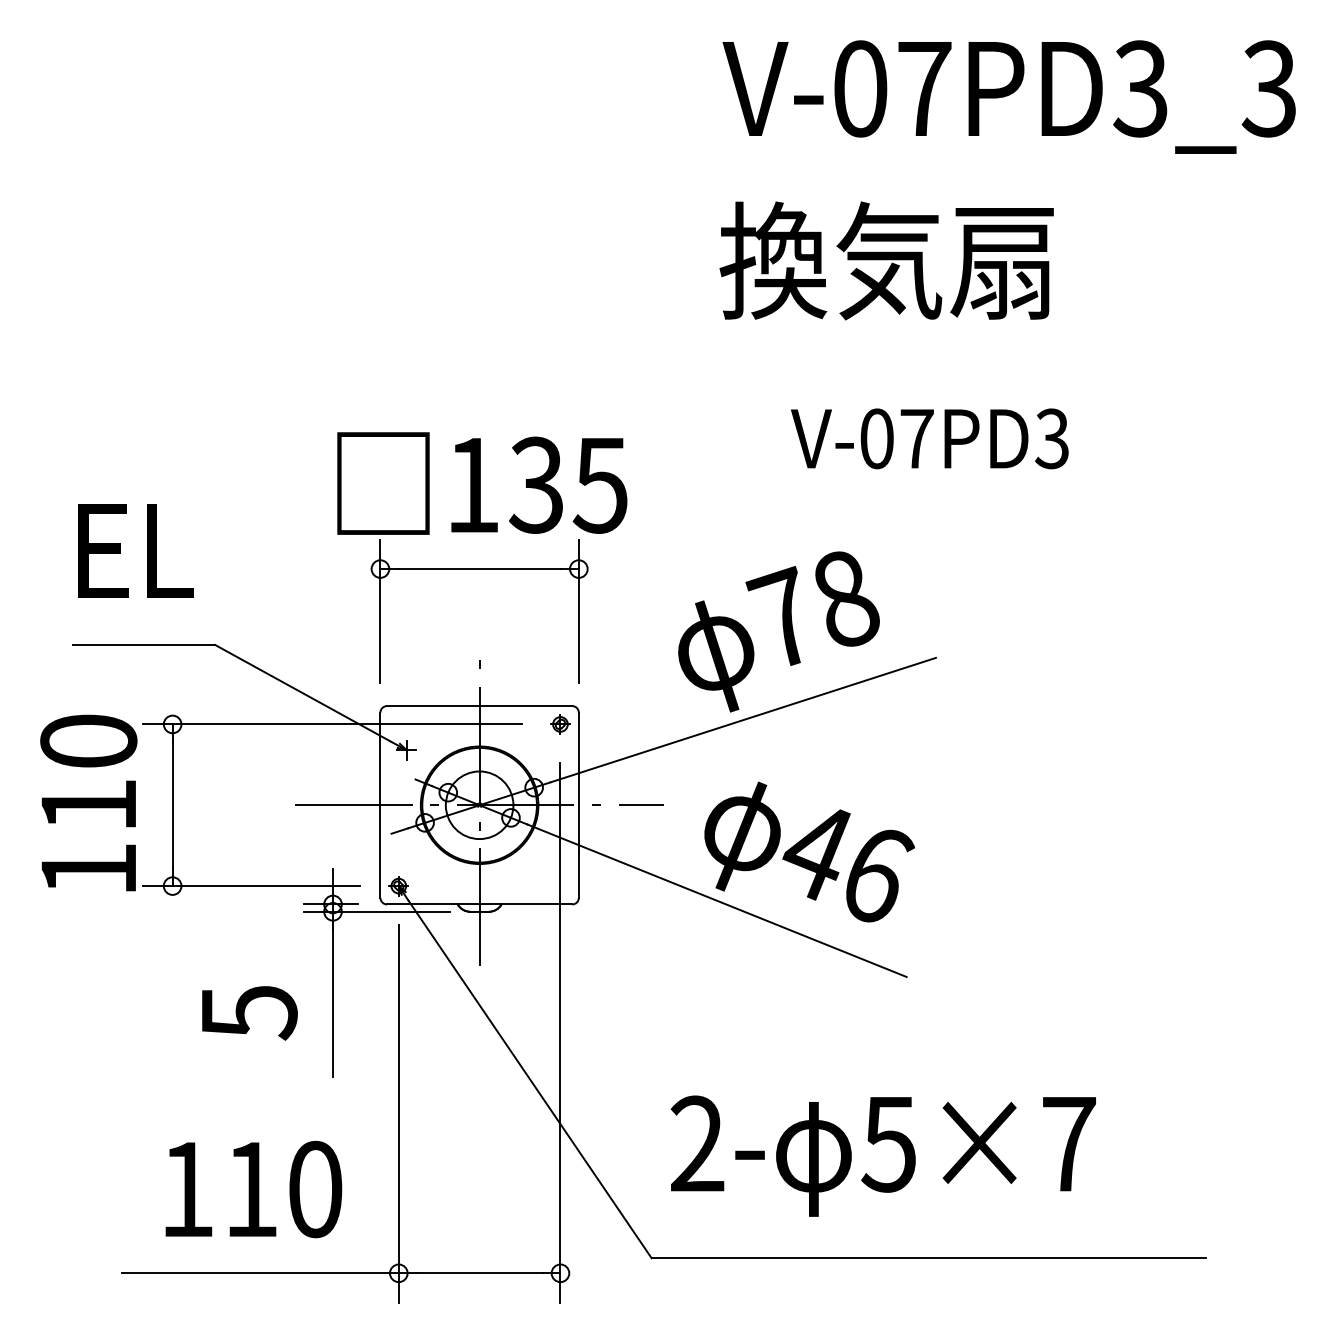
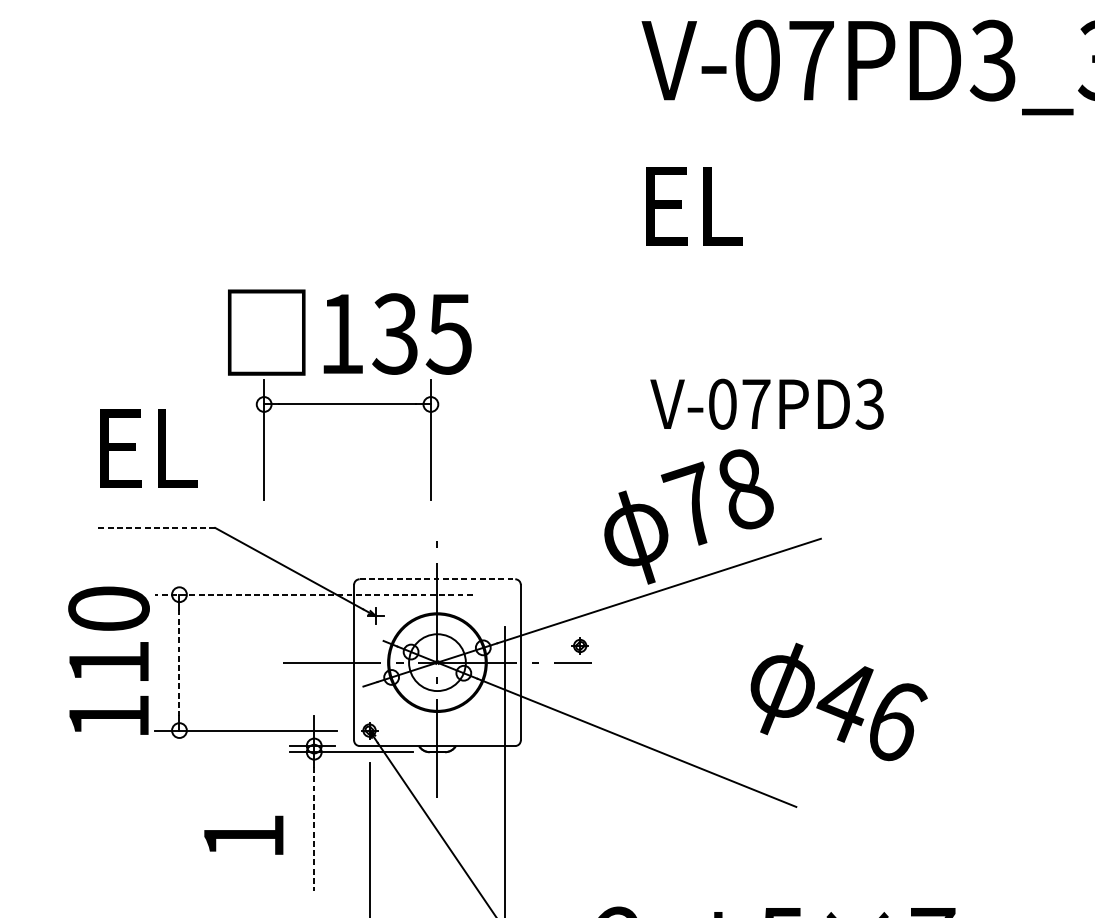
text: (886, 260) -> (779, 204), 換気扇 -> EL
text: (929, 438) -> (766, 403), moved
part: (482, 568) -> (349, 403), moved
line: (143, 644) -> (154, 527), solid -> dashed
line: (479, 706) -> (437, 579), solid -> dashed
line: (331, 724) -> (312, 594), solid -> dashed
part: (560, 724) -> (580, 646), moved
line: (172, 805) -> (179, 662), solid -> dashed
text: (809, 851) -> (839, 701), moved
line: (333, 1003) -> (314, 829), solid -> dashed
text: (249, 1013) -> (244, 837), 5 -> 1

